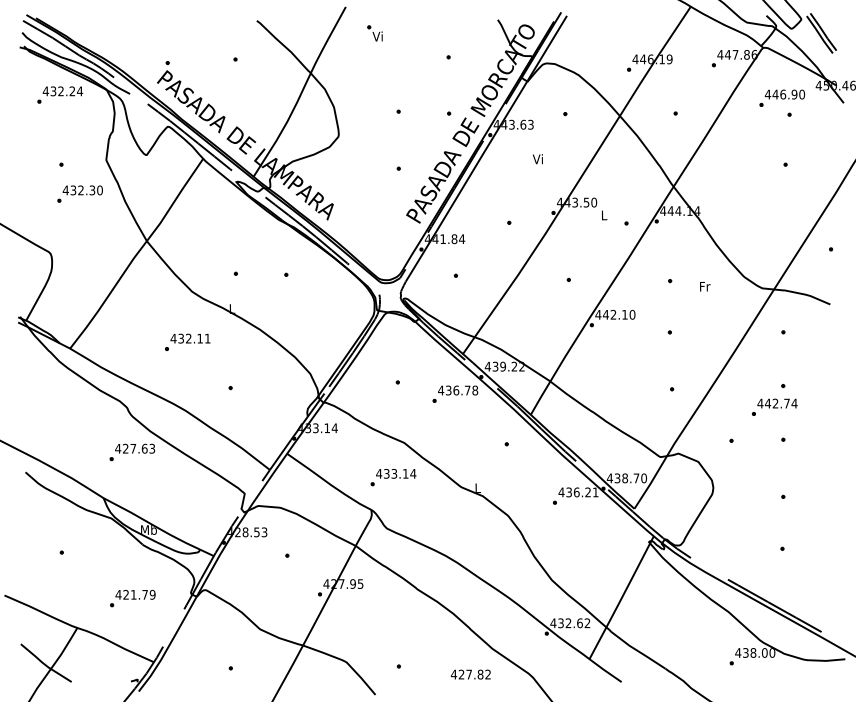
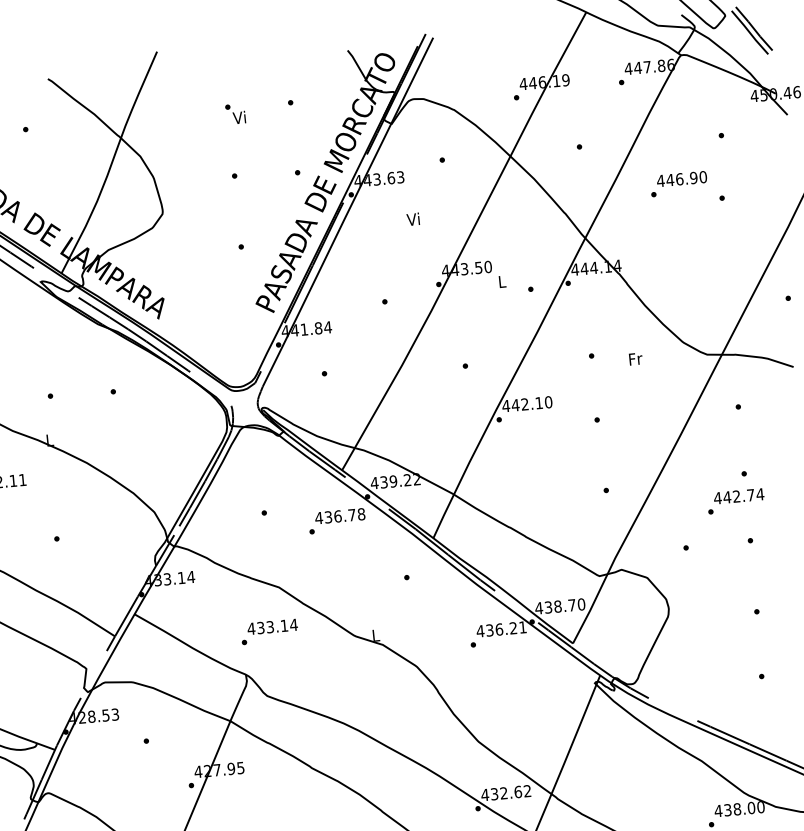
text: (374, 33) -> (235, 114), moved
text: (782, 97) -> (679, 182), moved

